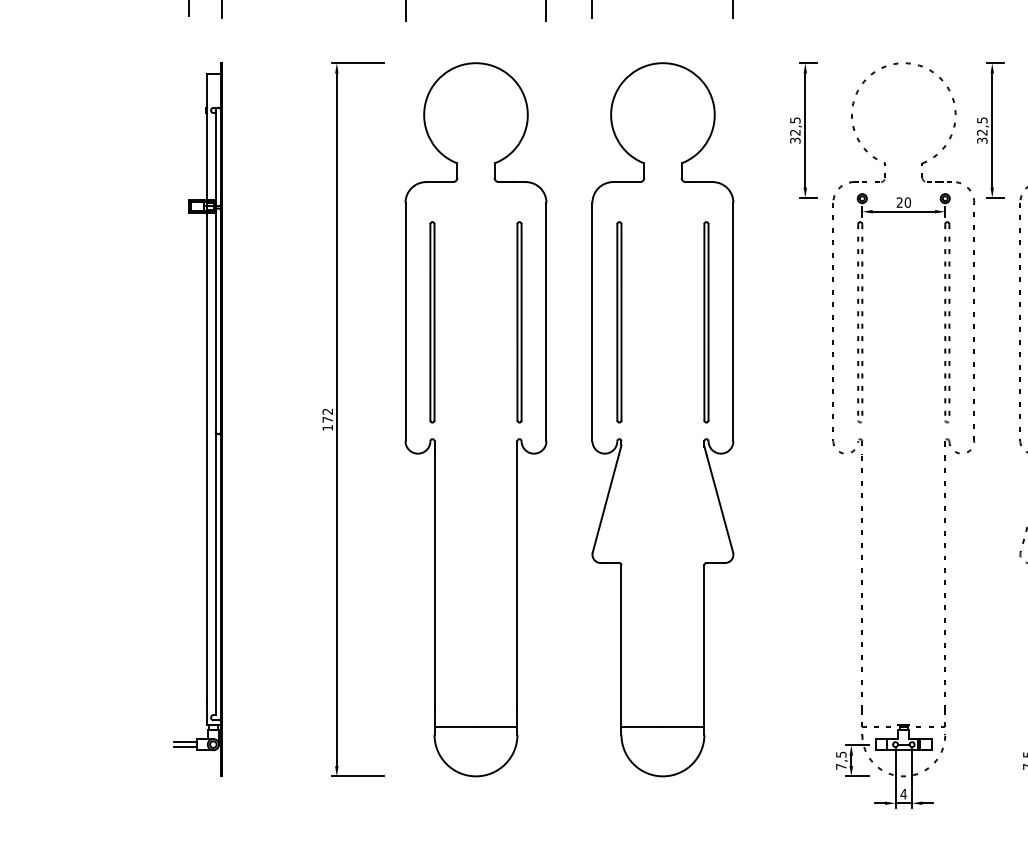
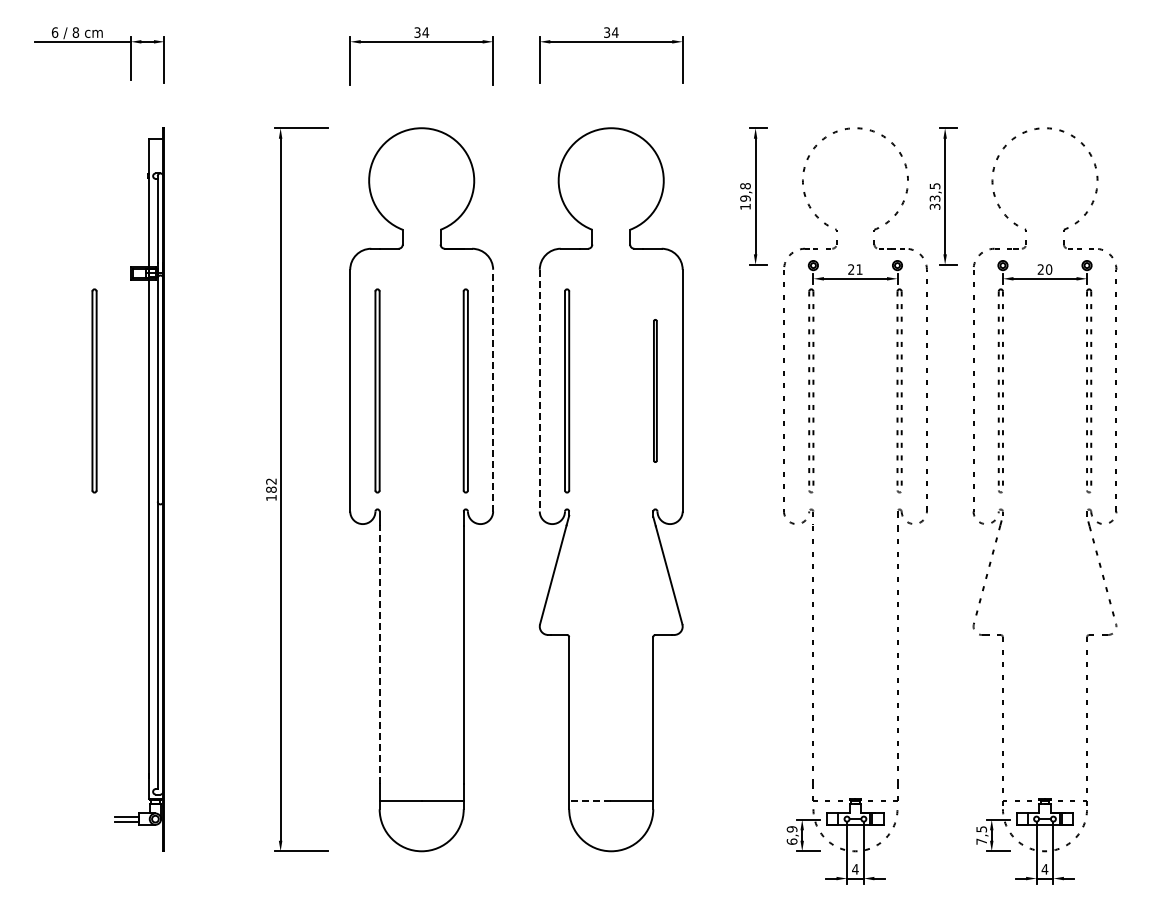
text: (795, 130) -> (745, 196), 32,5 -> 19,8
text: (982, 132) -> (935, 198), 32,5 -> 33,5
text: (907, 202) -> (859, 269), 20 -> 21
part: (153, 321) -> (94, 390), added
line: (546, 321) -> (493, 390), solid -> dashed
line: (592, 321) -> (539, 390), solid -> dashed
part: (706, 321) -> (655, 390), size x0.7
text: (327, 419) -> (271, 489), 172 -> 182
line: (434, 582) -> (379, 654), solid -> dashed
line: (641, 726) -> (589, 800), solid -> dashed
text: (840, 760) -> (791, 835), 7,5 -> 6,9

